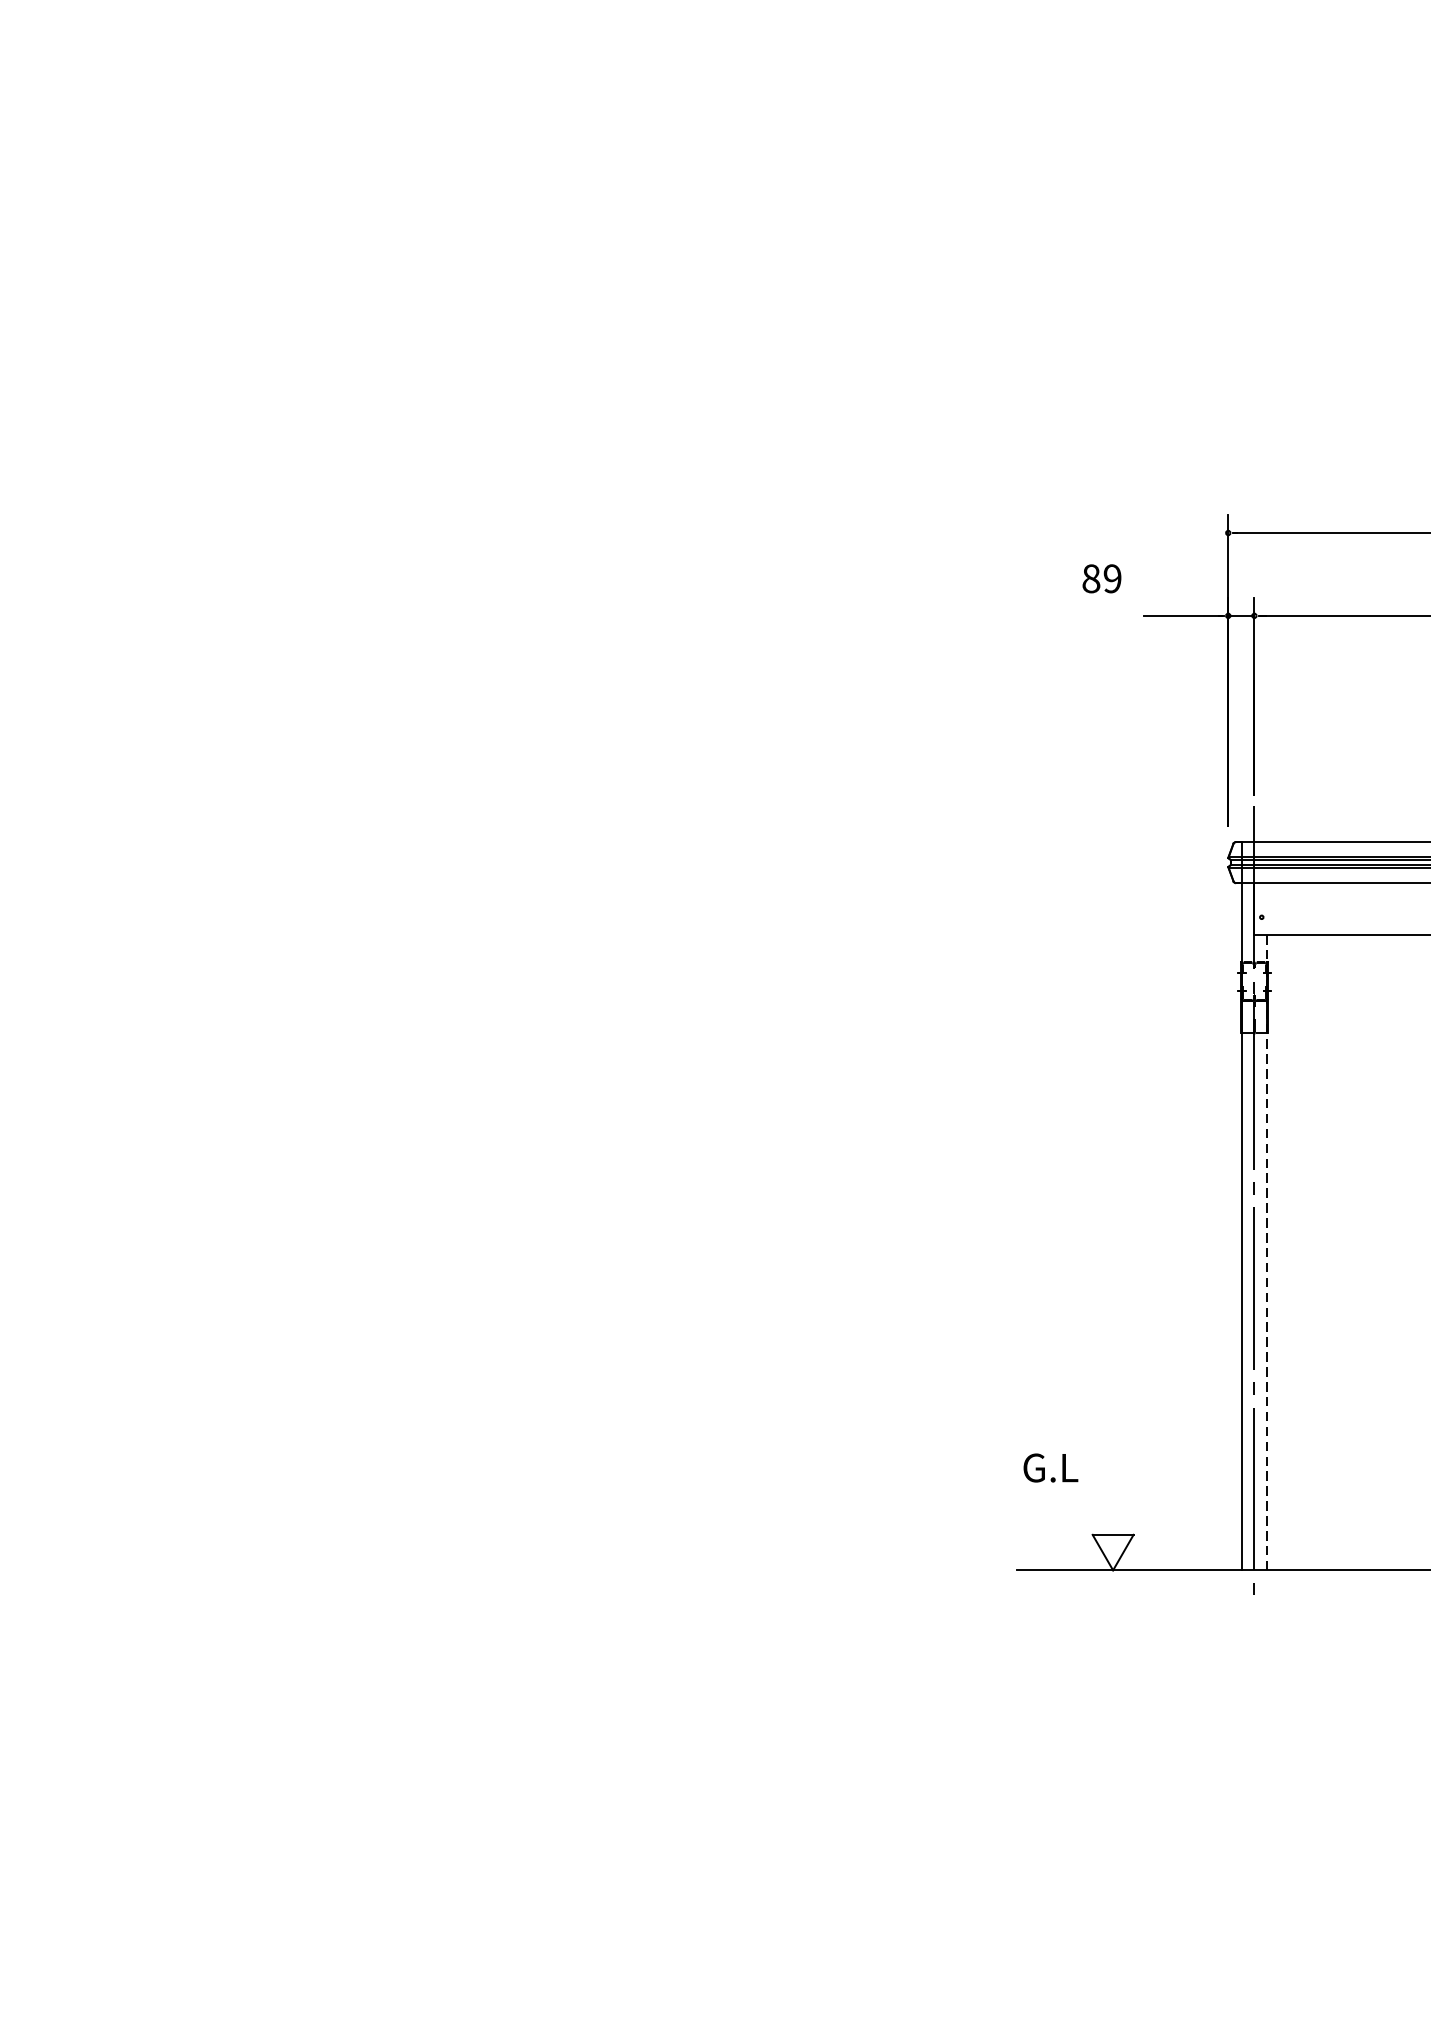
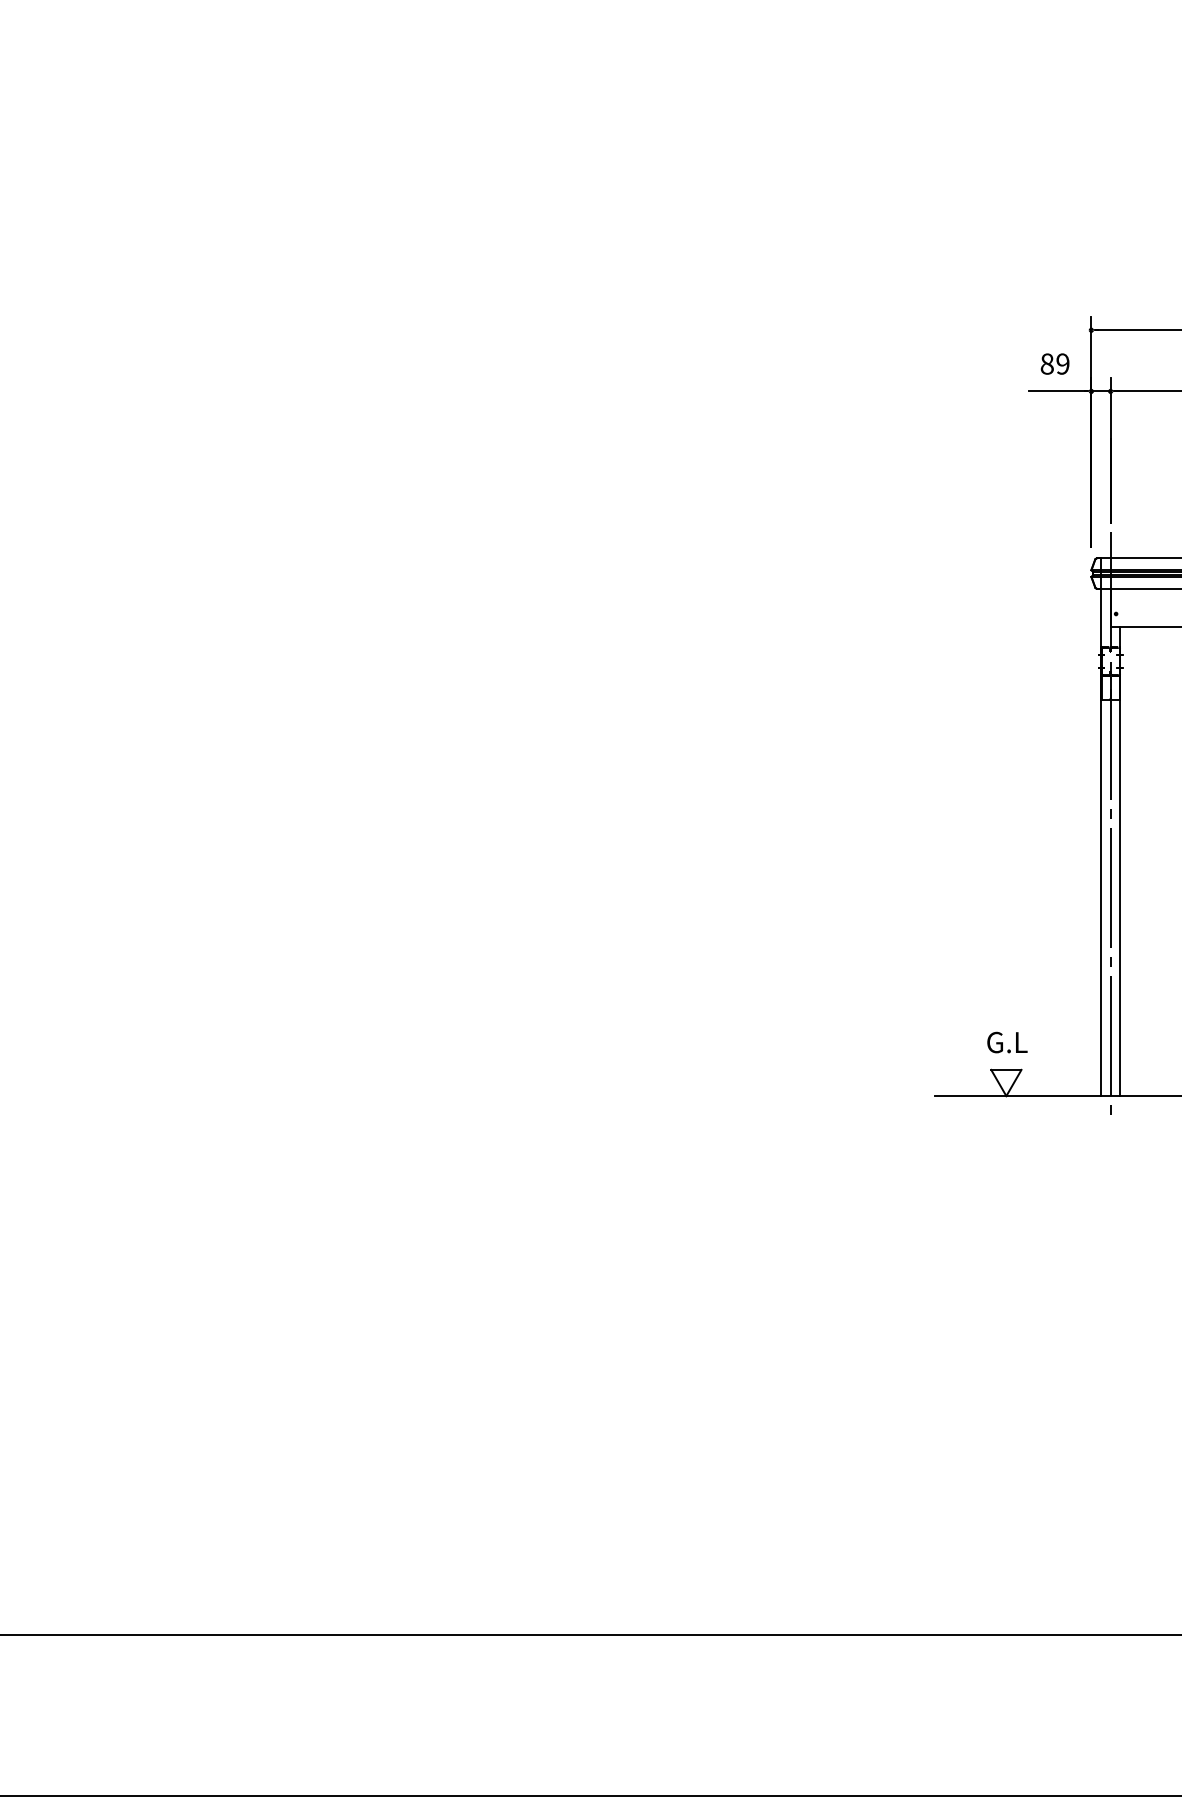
text: (1101, 578) -> (1054, 363), moved
line: (1266, 1252) -> (1119, 861), dashed -> solid
text: (1050, 1467) -> (1007, 1042), moved

